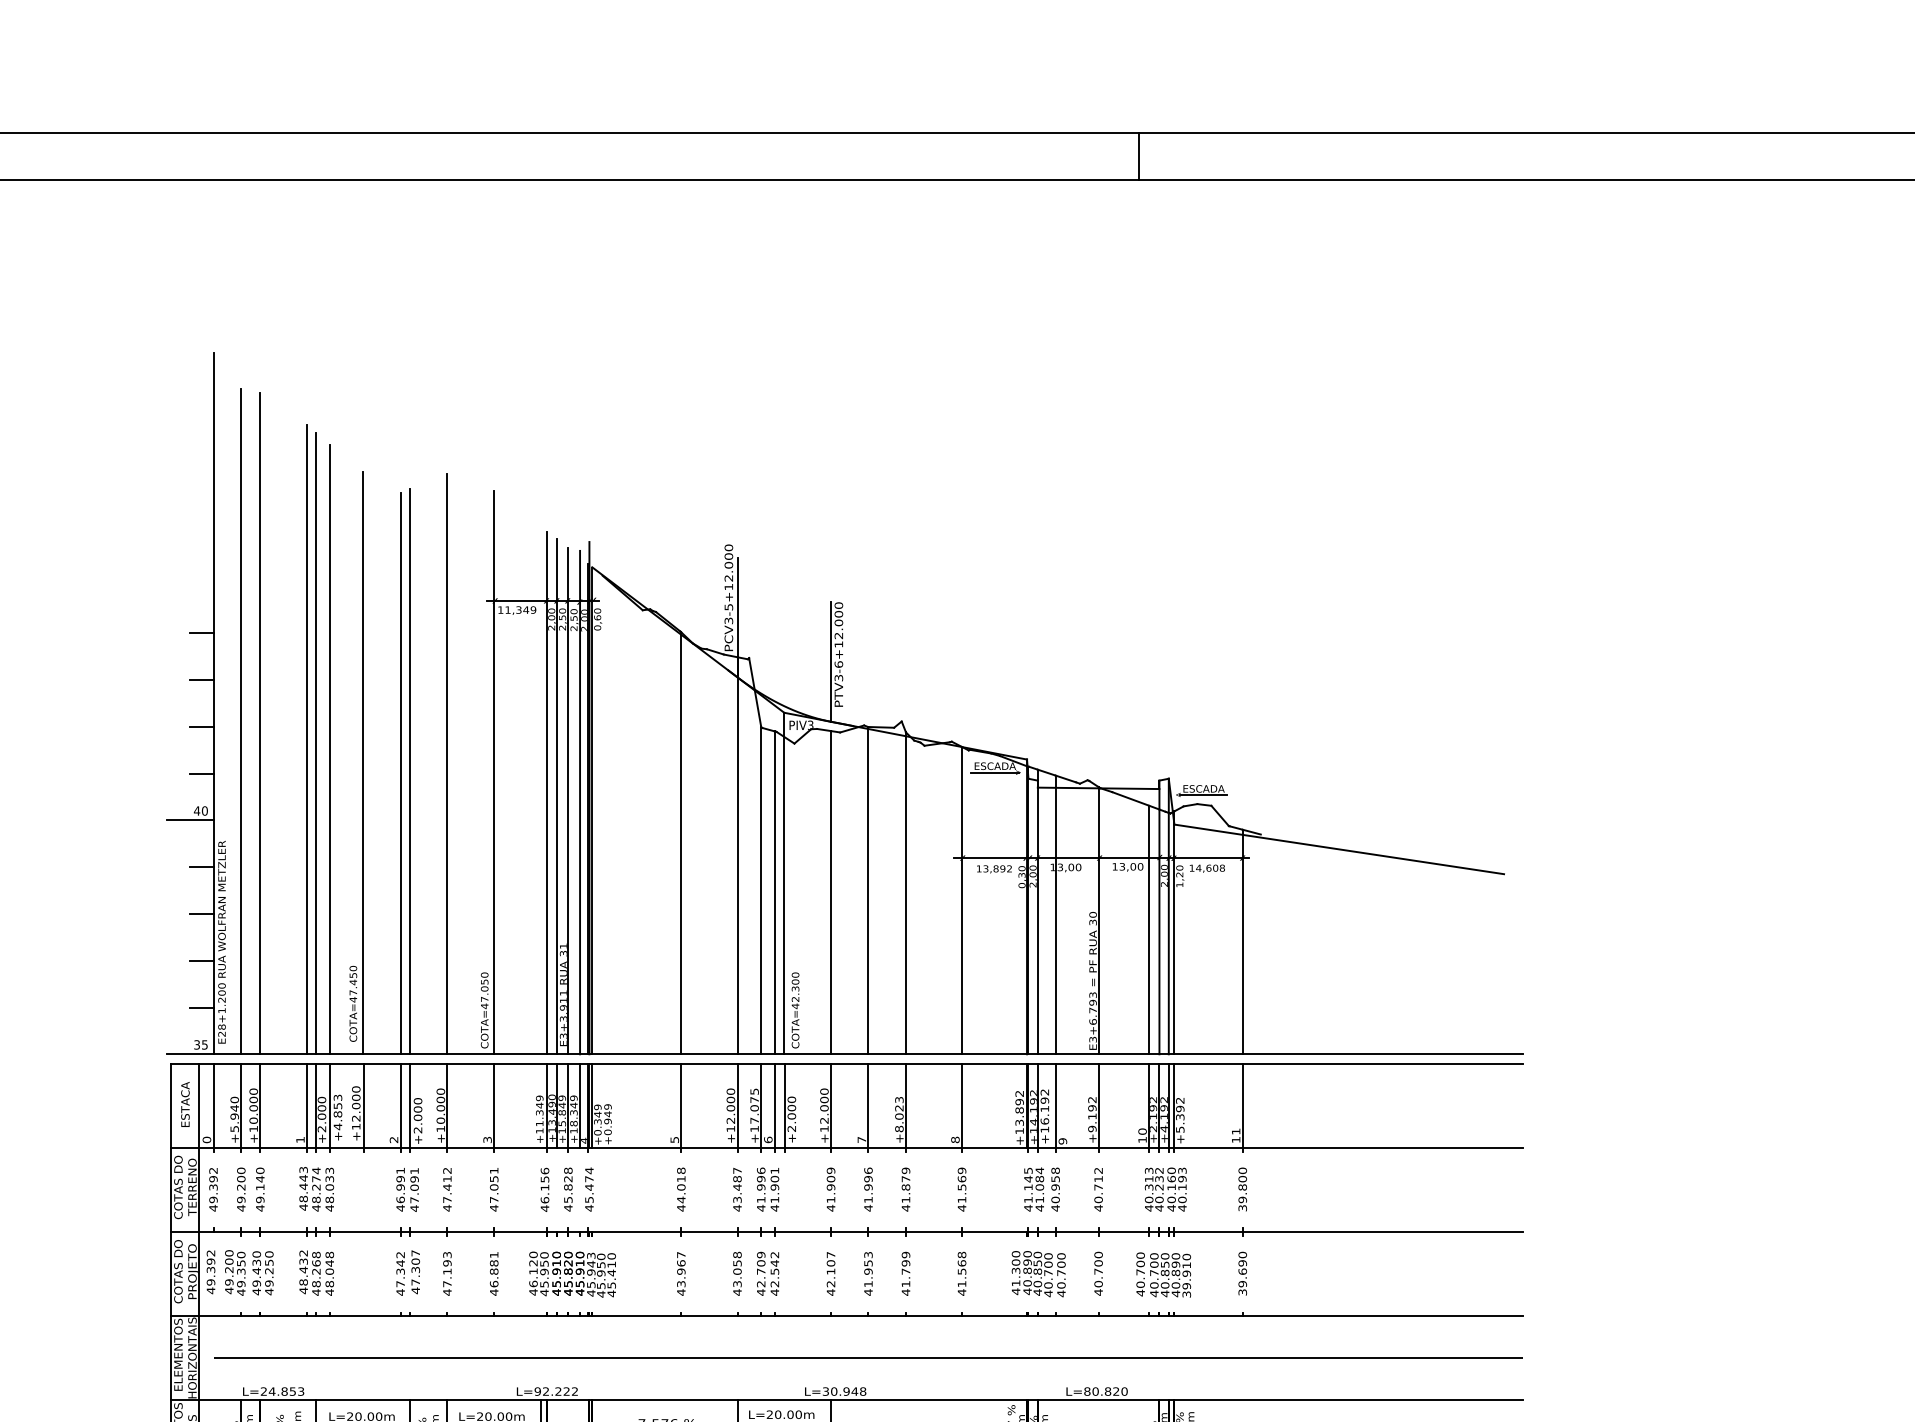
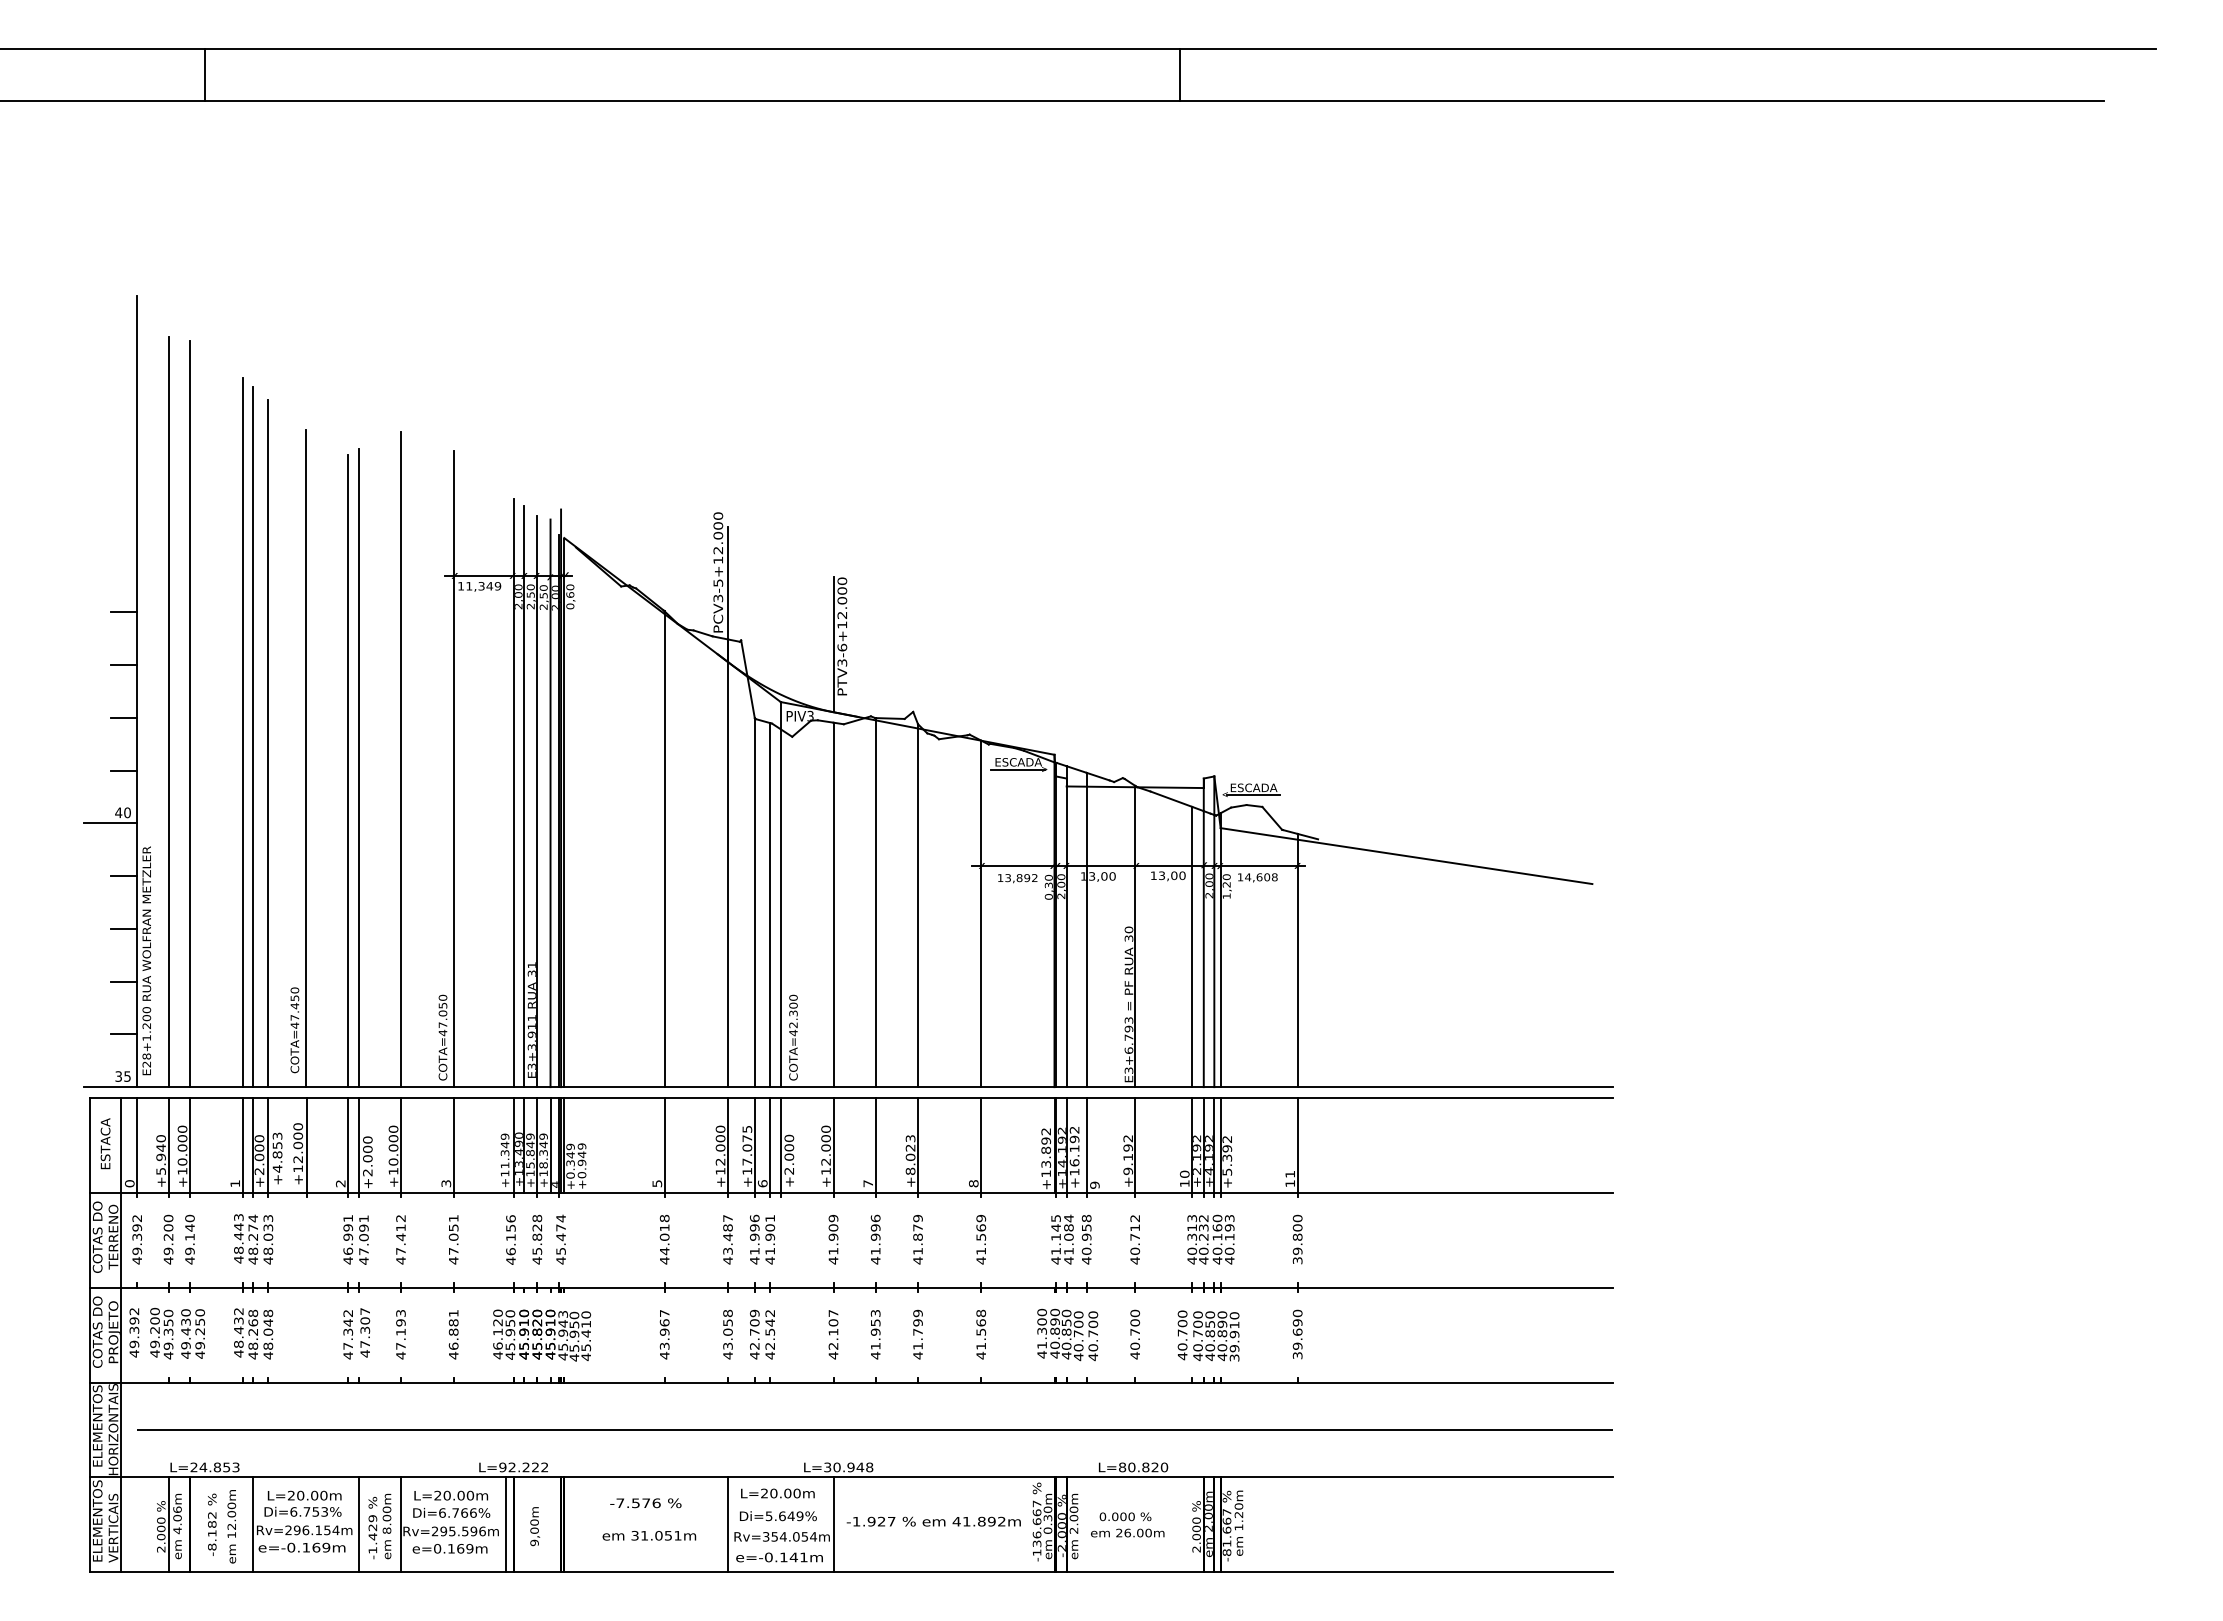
line: (273, 156) -> (204, 74), added

